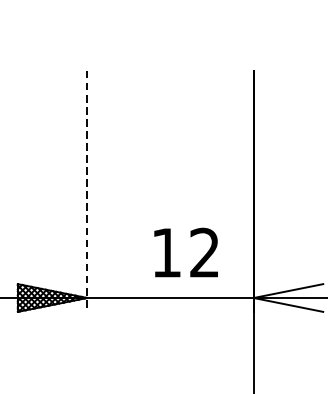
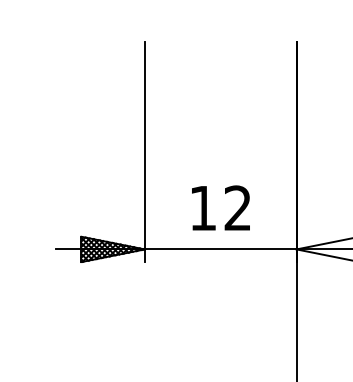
line: (86, 191) -> (144, 152), dashed -> solid
text: (185, 252) -> (220, 207), moved

